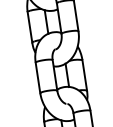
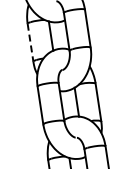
line: (29, 27) -> (30, 43), solid -> dashed

